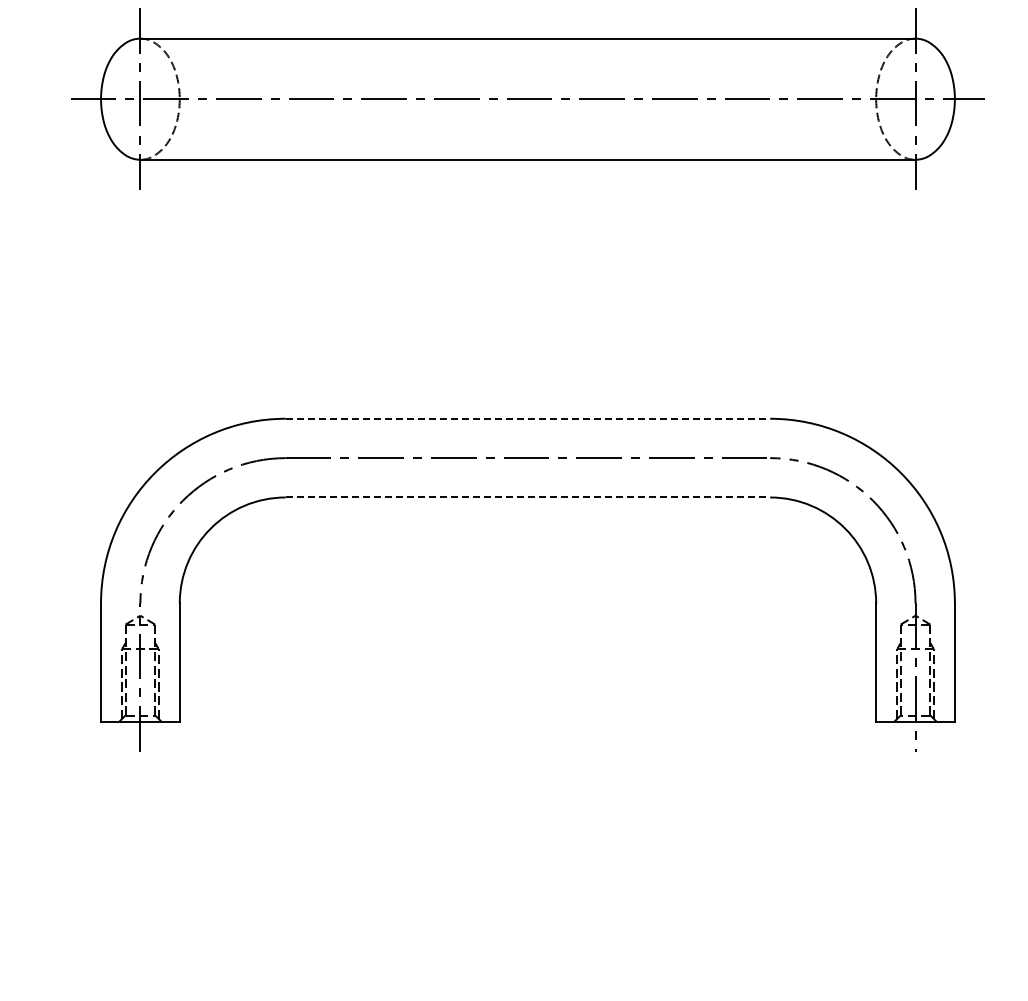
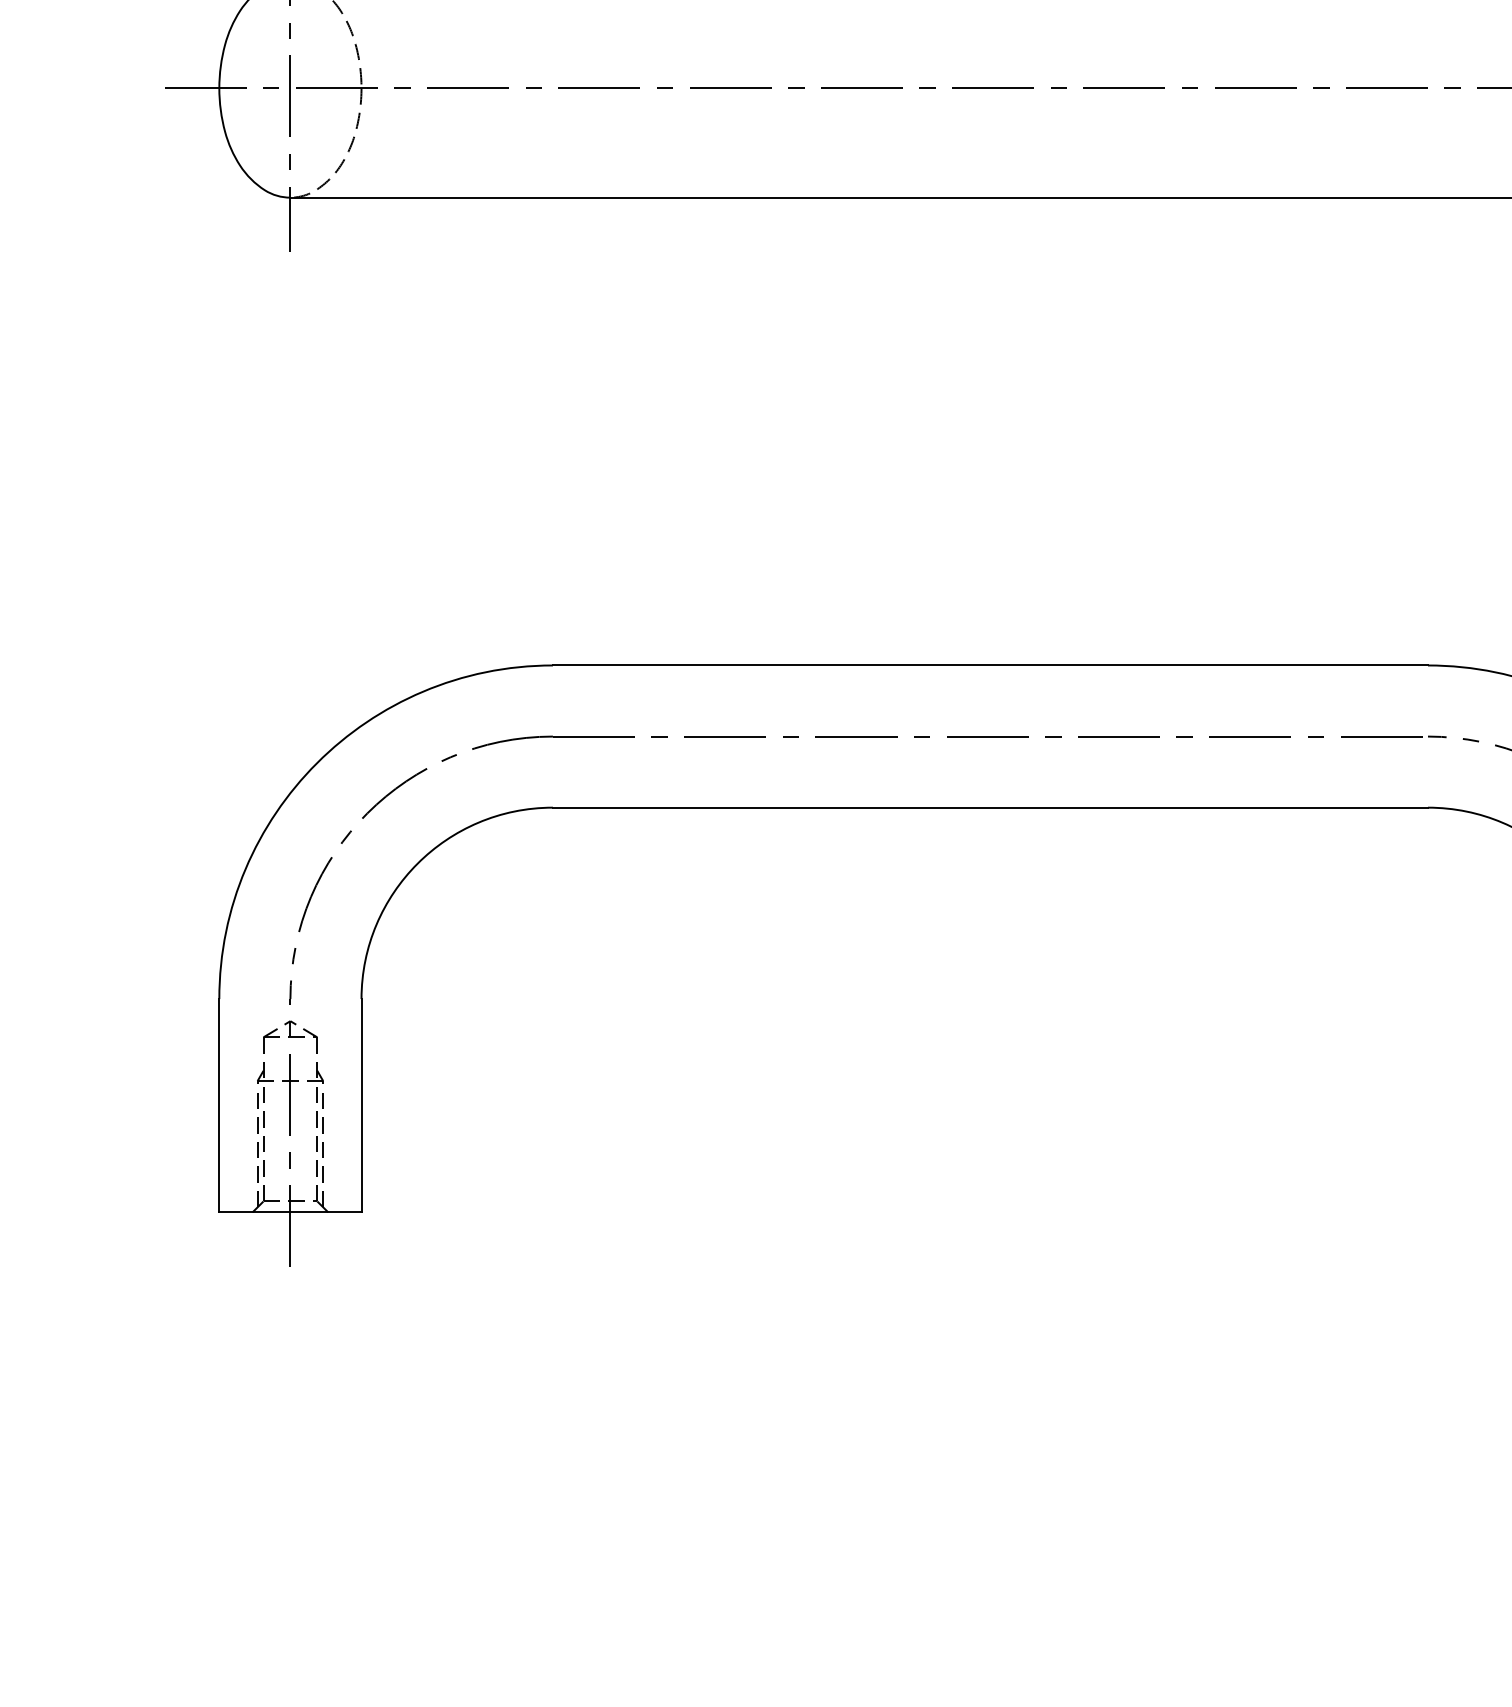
line: (528, 418) -> (991, 664), dashed -> solid
line: (528, 497) -> (991, 807), dashed -> solid

